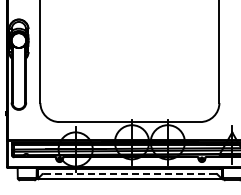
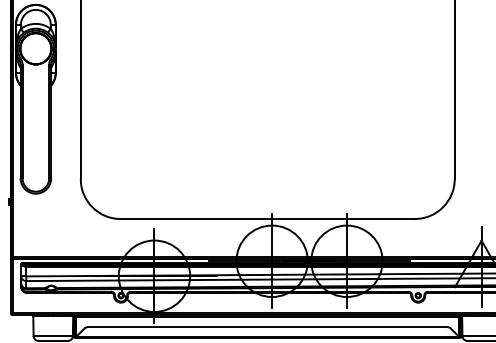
line: (129, 173) -> (266, 326), dashed -> solid

